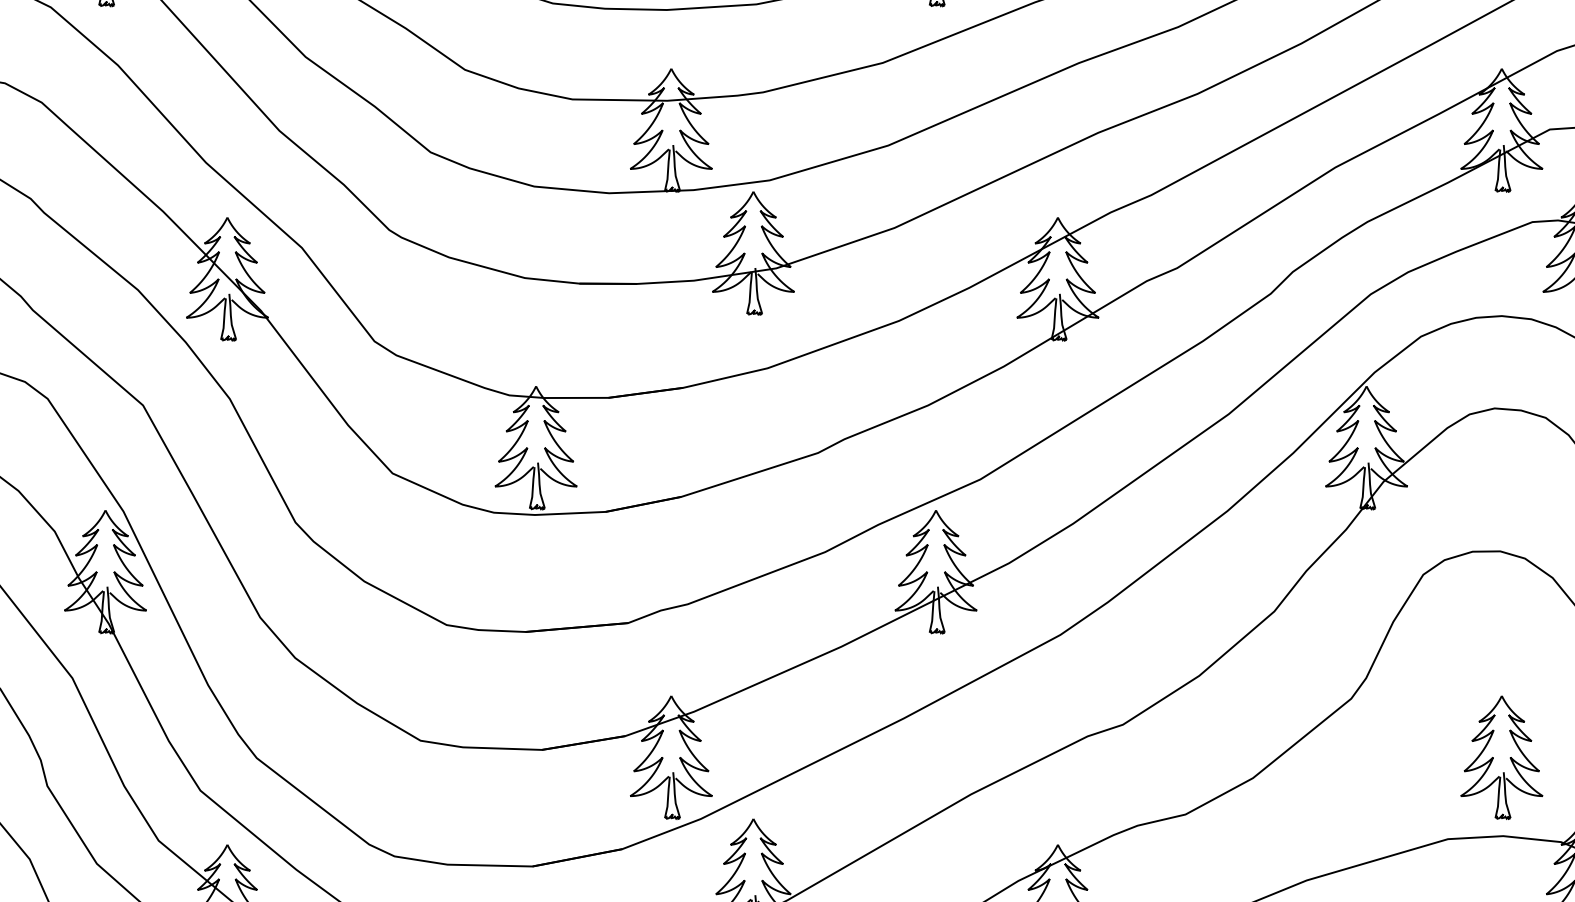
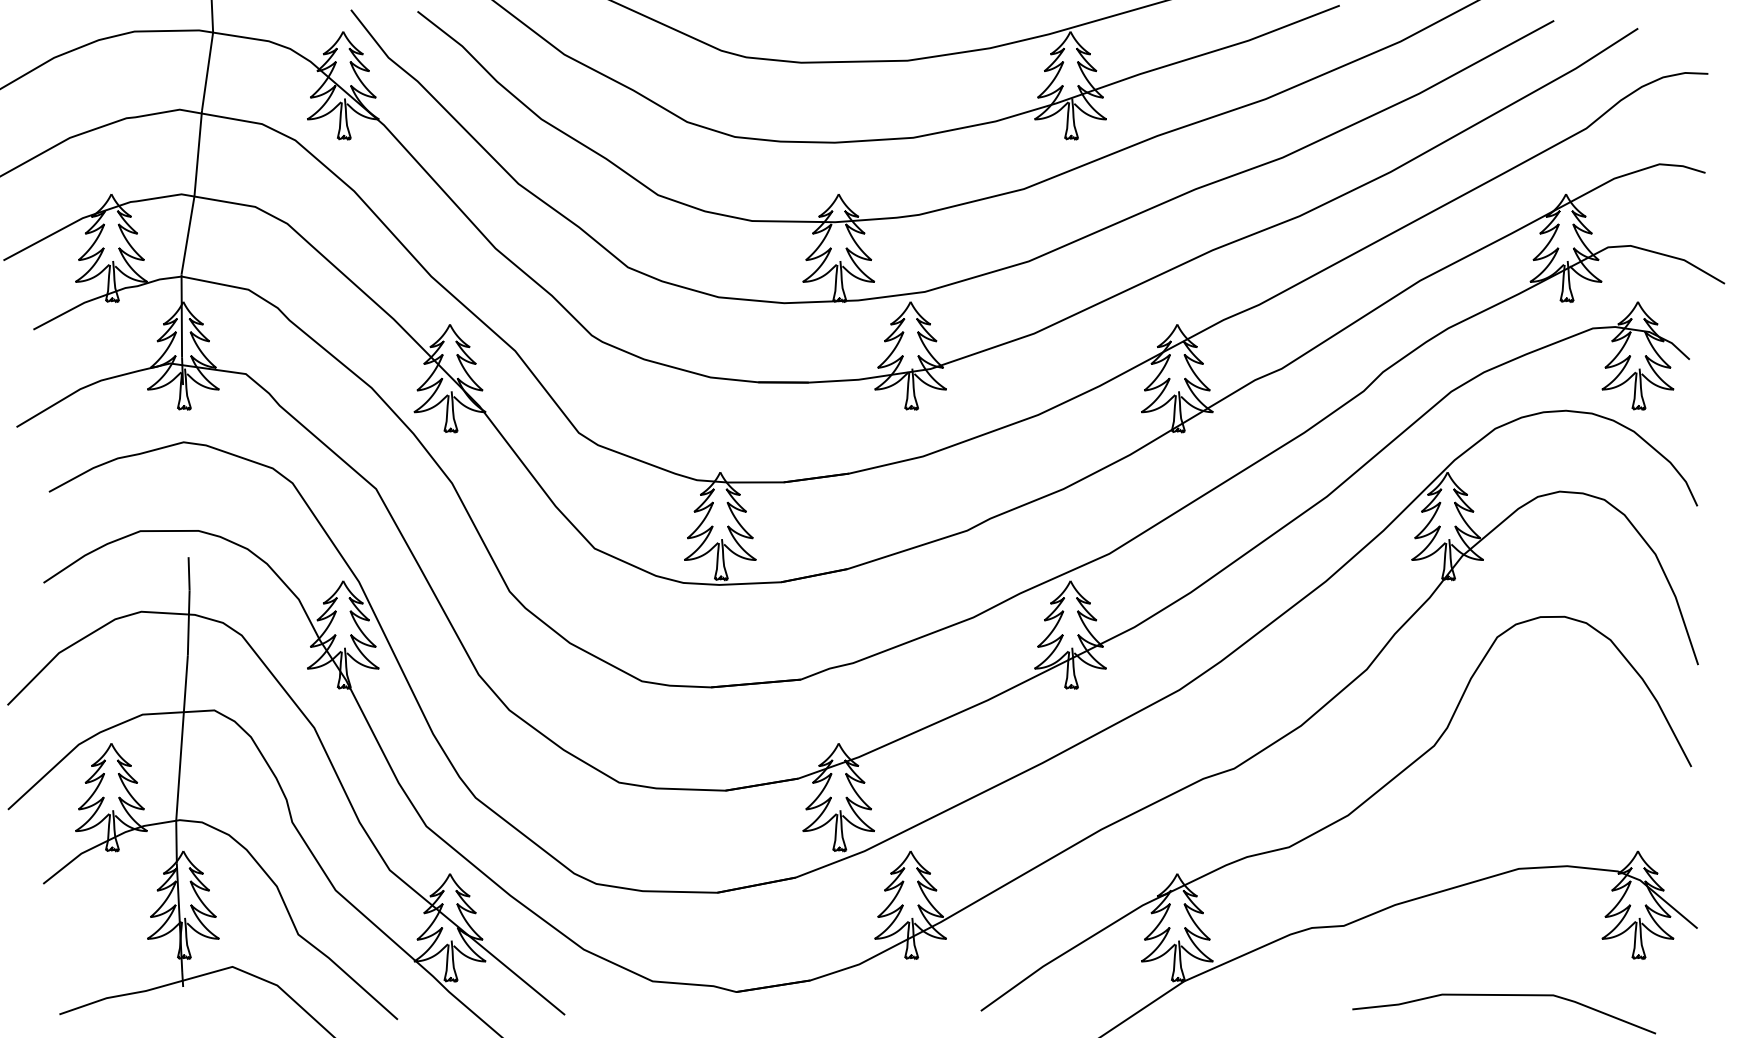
part: (1501, 757) -> (1565, 797), removed

